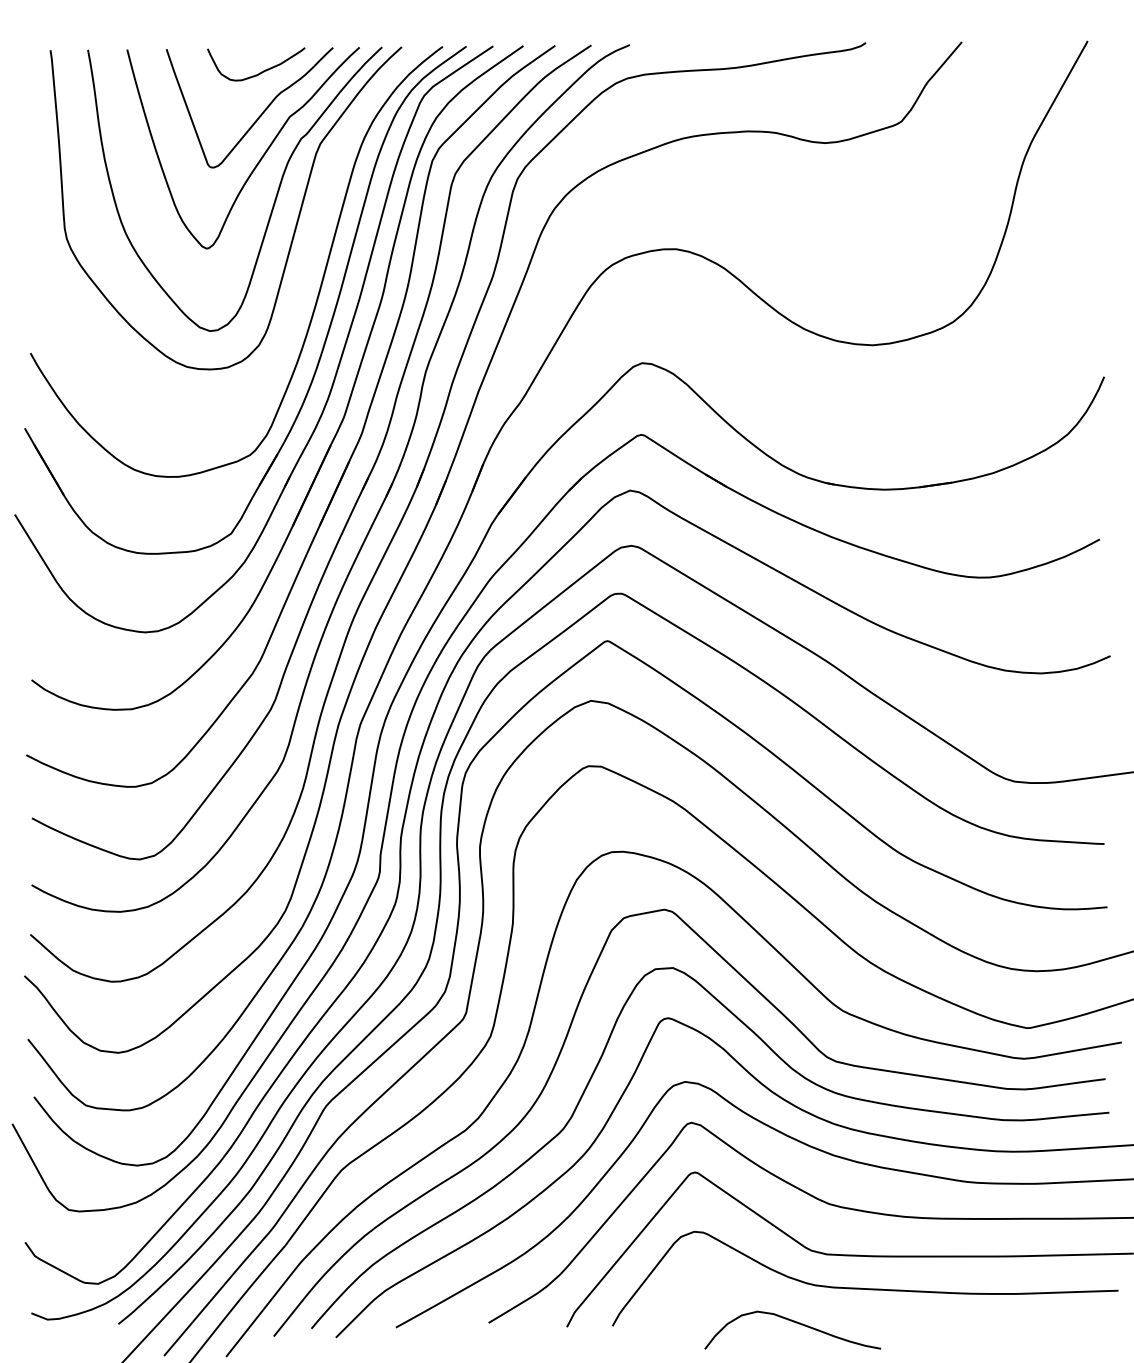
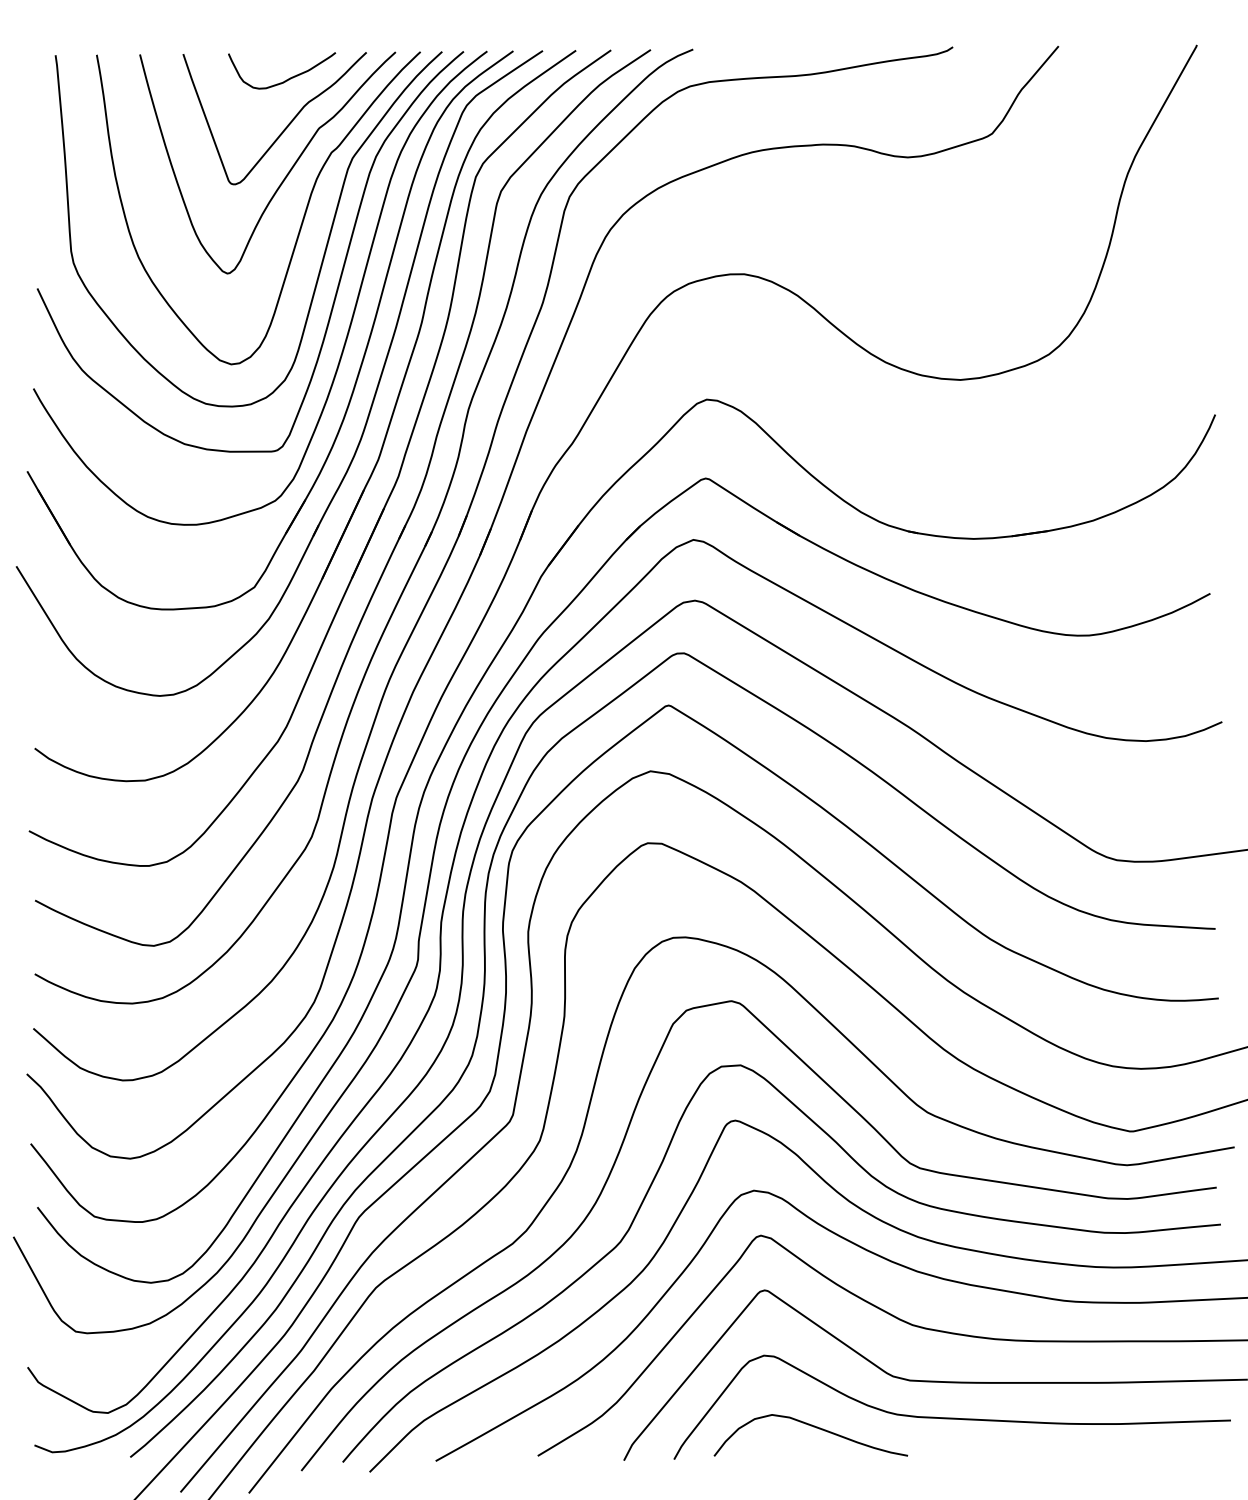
curve: (309, 248) -> (340, 273), added
curve: (793, 1322) -> (811, 1426), moved

